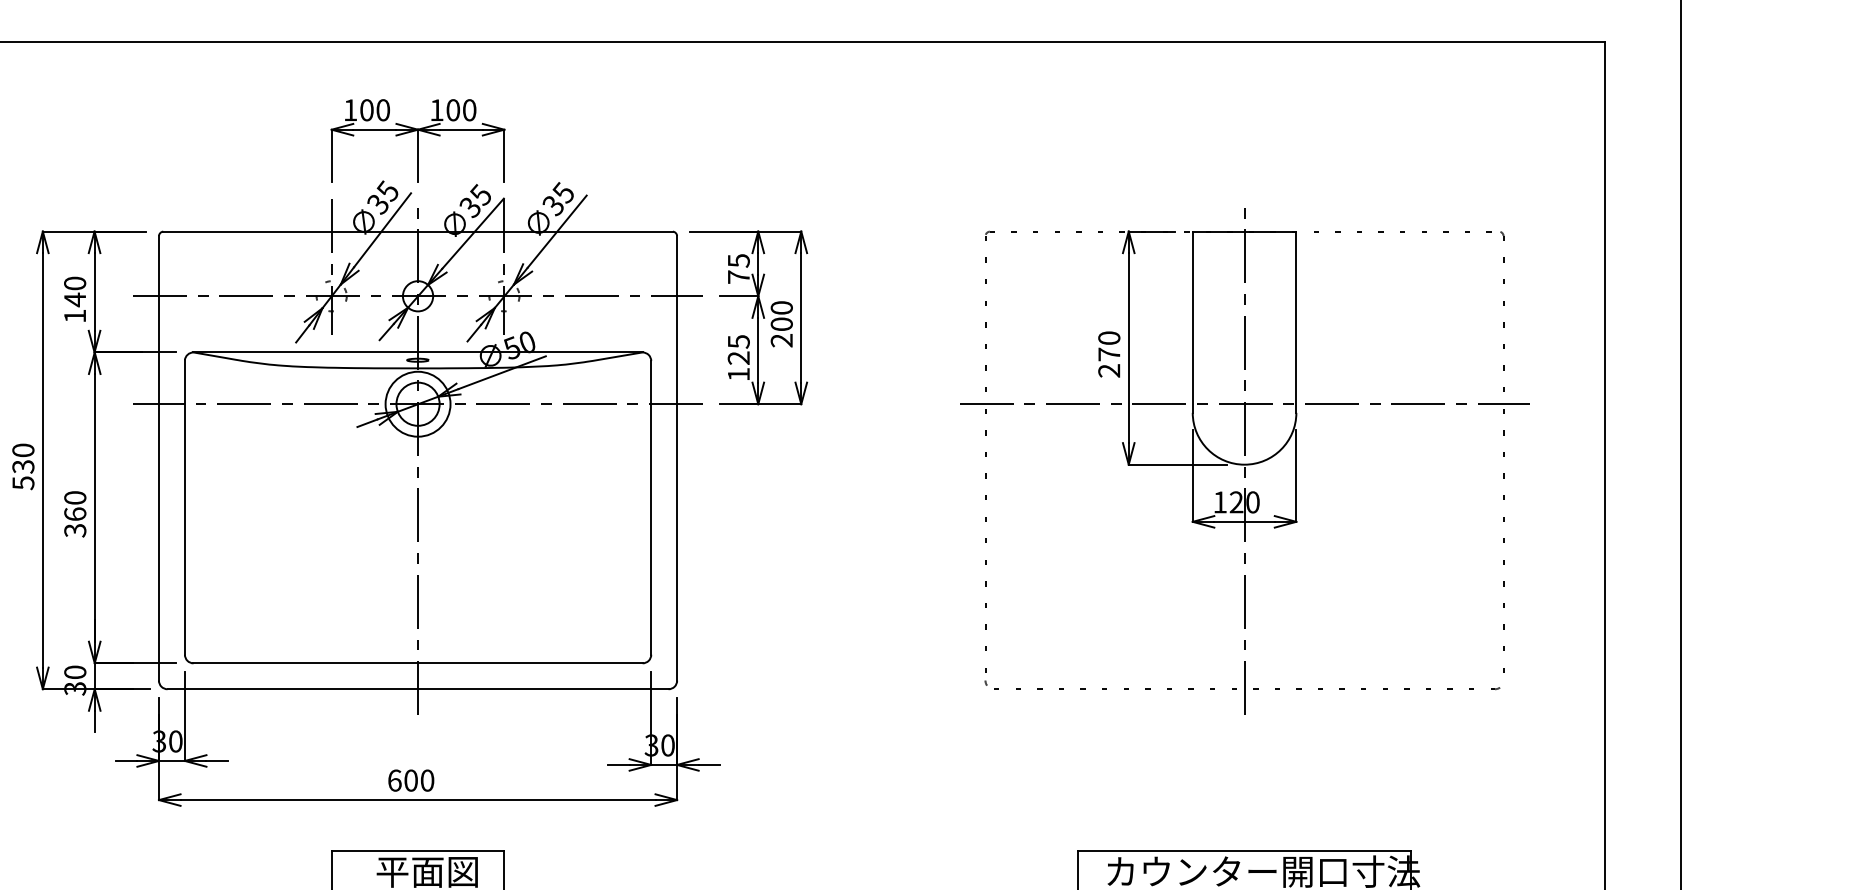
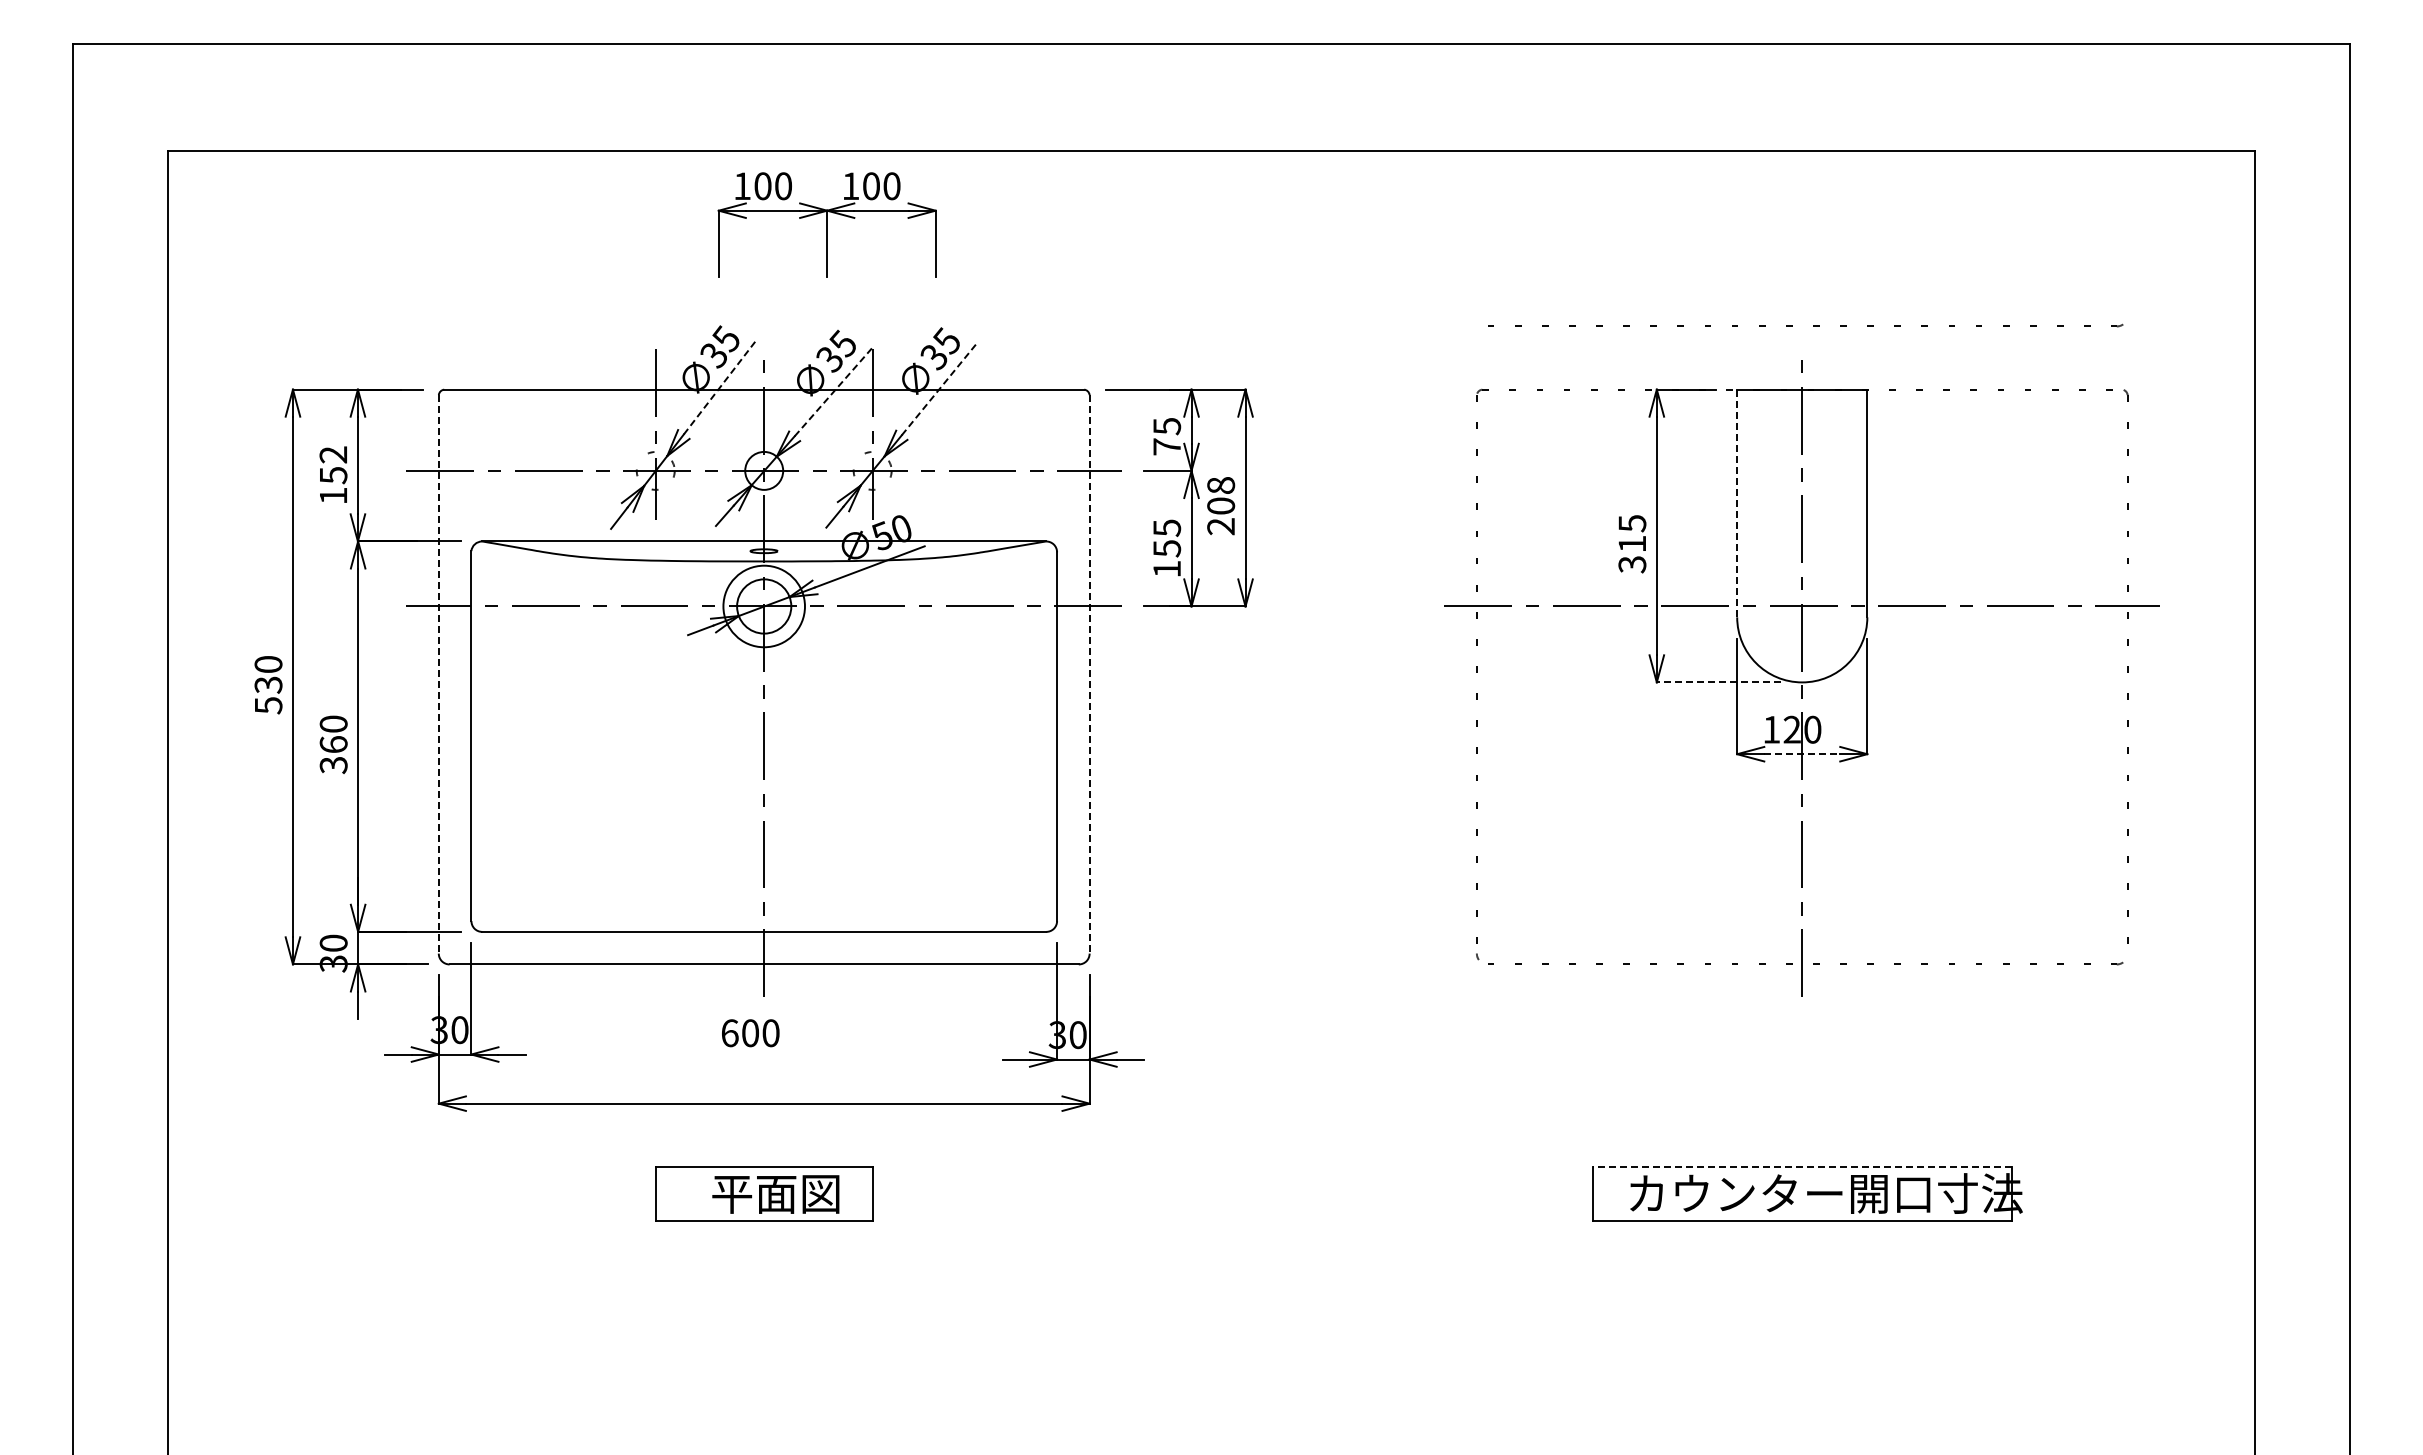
part: (417, 140) -> (826, 224), moved
part: (1253, 180) -> (1813, 325), added
line: (382, 230) -> (719, 388), solid -> dashed
line: (556, 231) -> (938, 389), solid -> dashed
line: (473, 233) -> (833, 392), solid -> dashed
text: (75, 291) -> (333, 465), 140 -> 152
text: (781, 307) -> (1220, 485), 200 -> 208
line: (1192, 322) -> (1737, 503), solid -> dashed
text: (1109, 354) -> (1632, 544), 270 -> 315
text: (739, 358) -> (1167, 548), 125 -> 155
line: (158, 458) -> (438, 674), solid -> dashed
line: (677, 458) -> (1089, 674), solid -> dashed
line: (1177, 464) -> (1718, 682), solid -> dashed
line: (1244, 522) -> (1802, 754), solid -> dashed
text: (411, 780) -> (750, 1033), moved
line: (1243, 850) -> (1801, 1167), solid -> dashed

